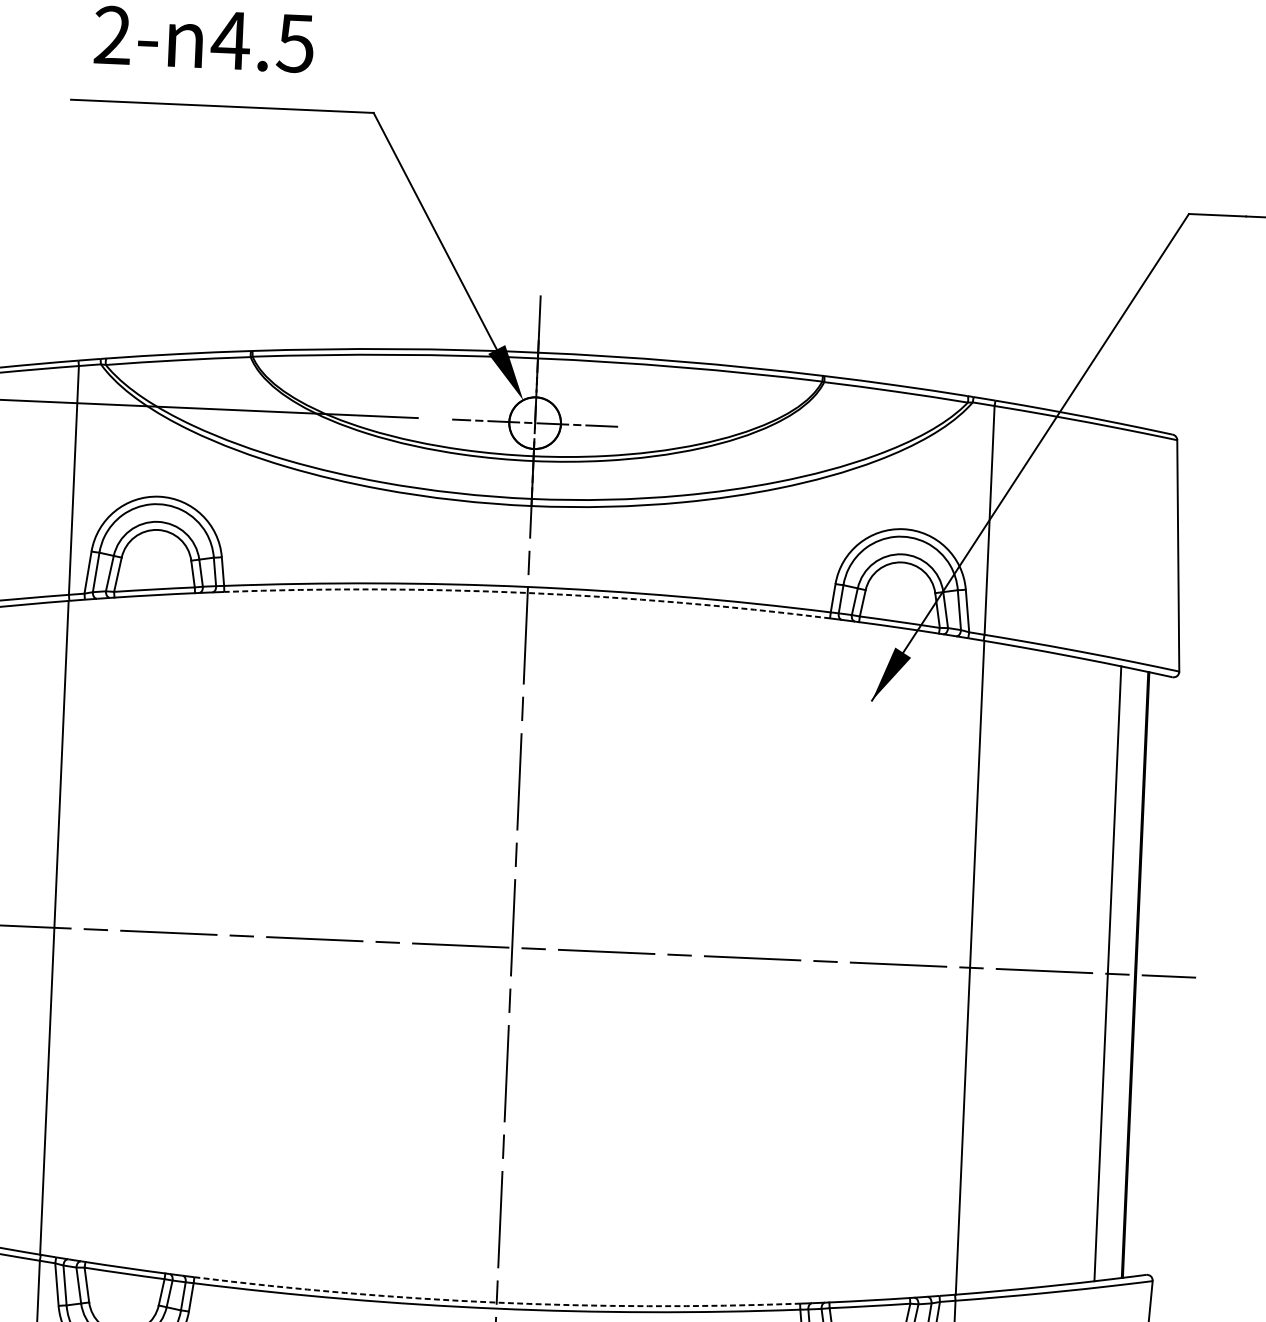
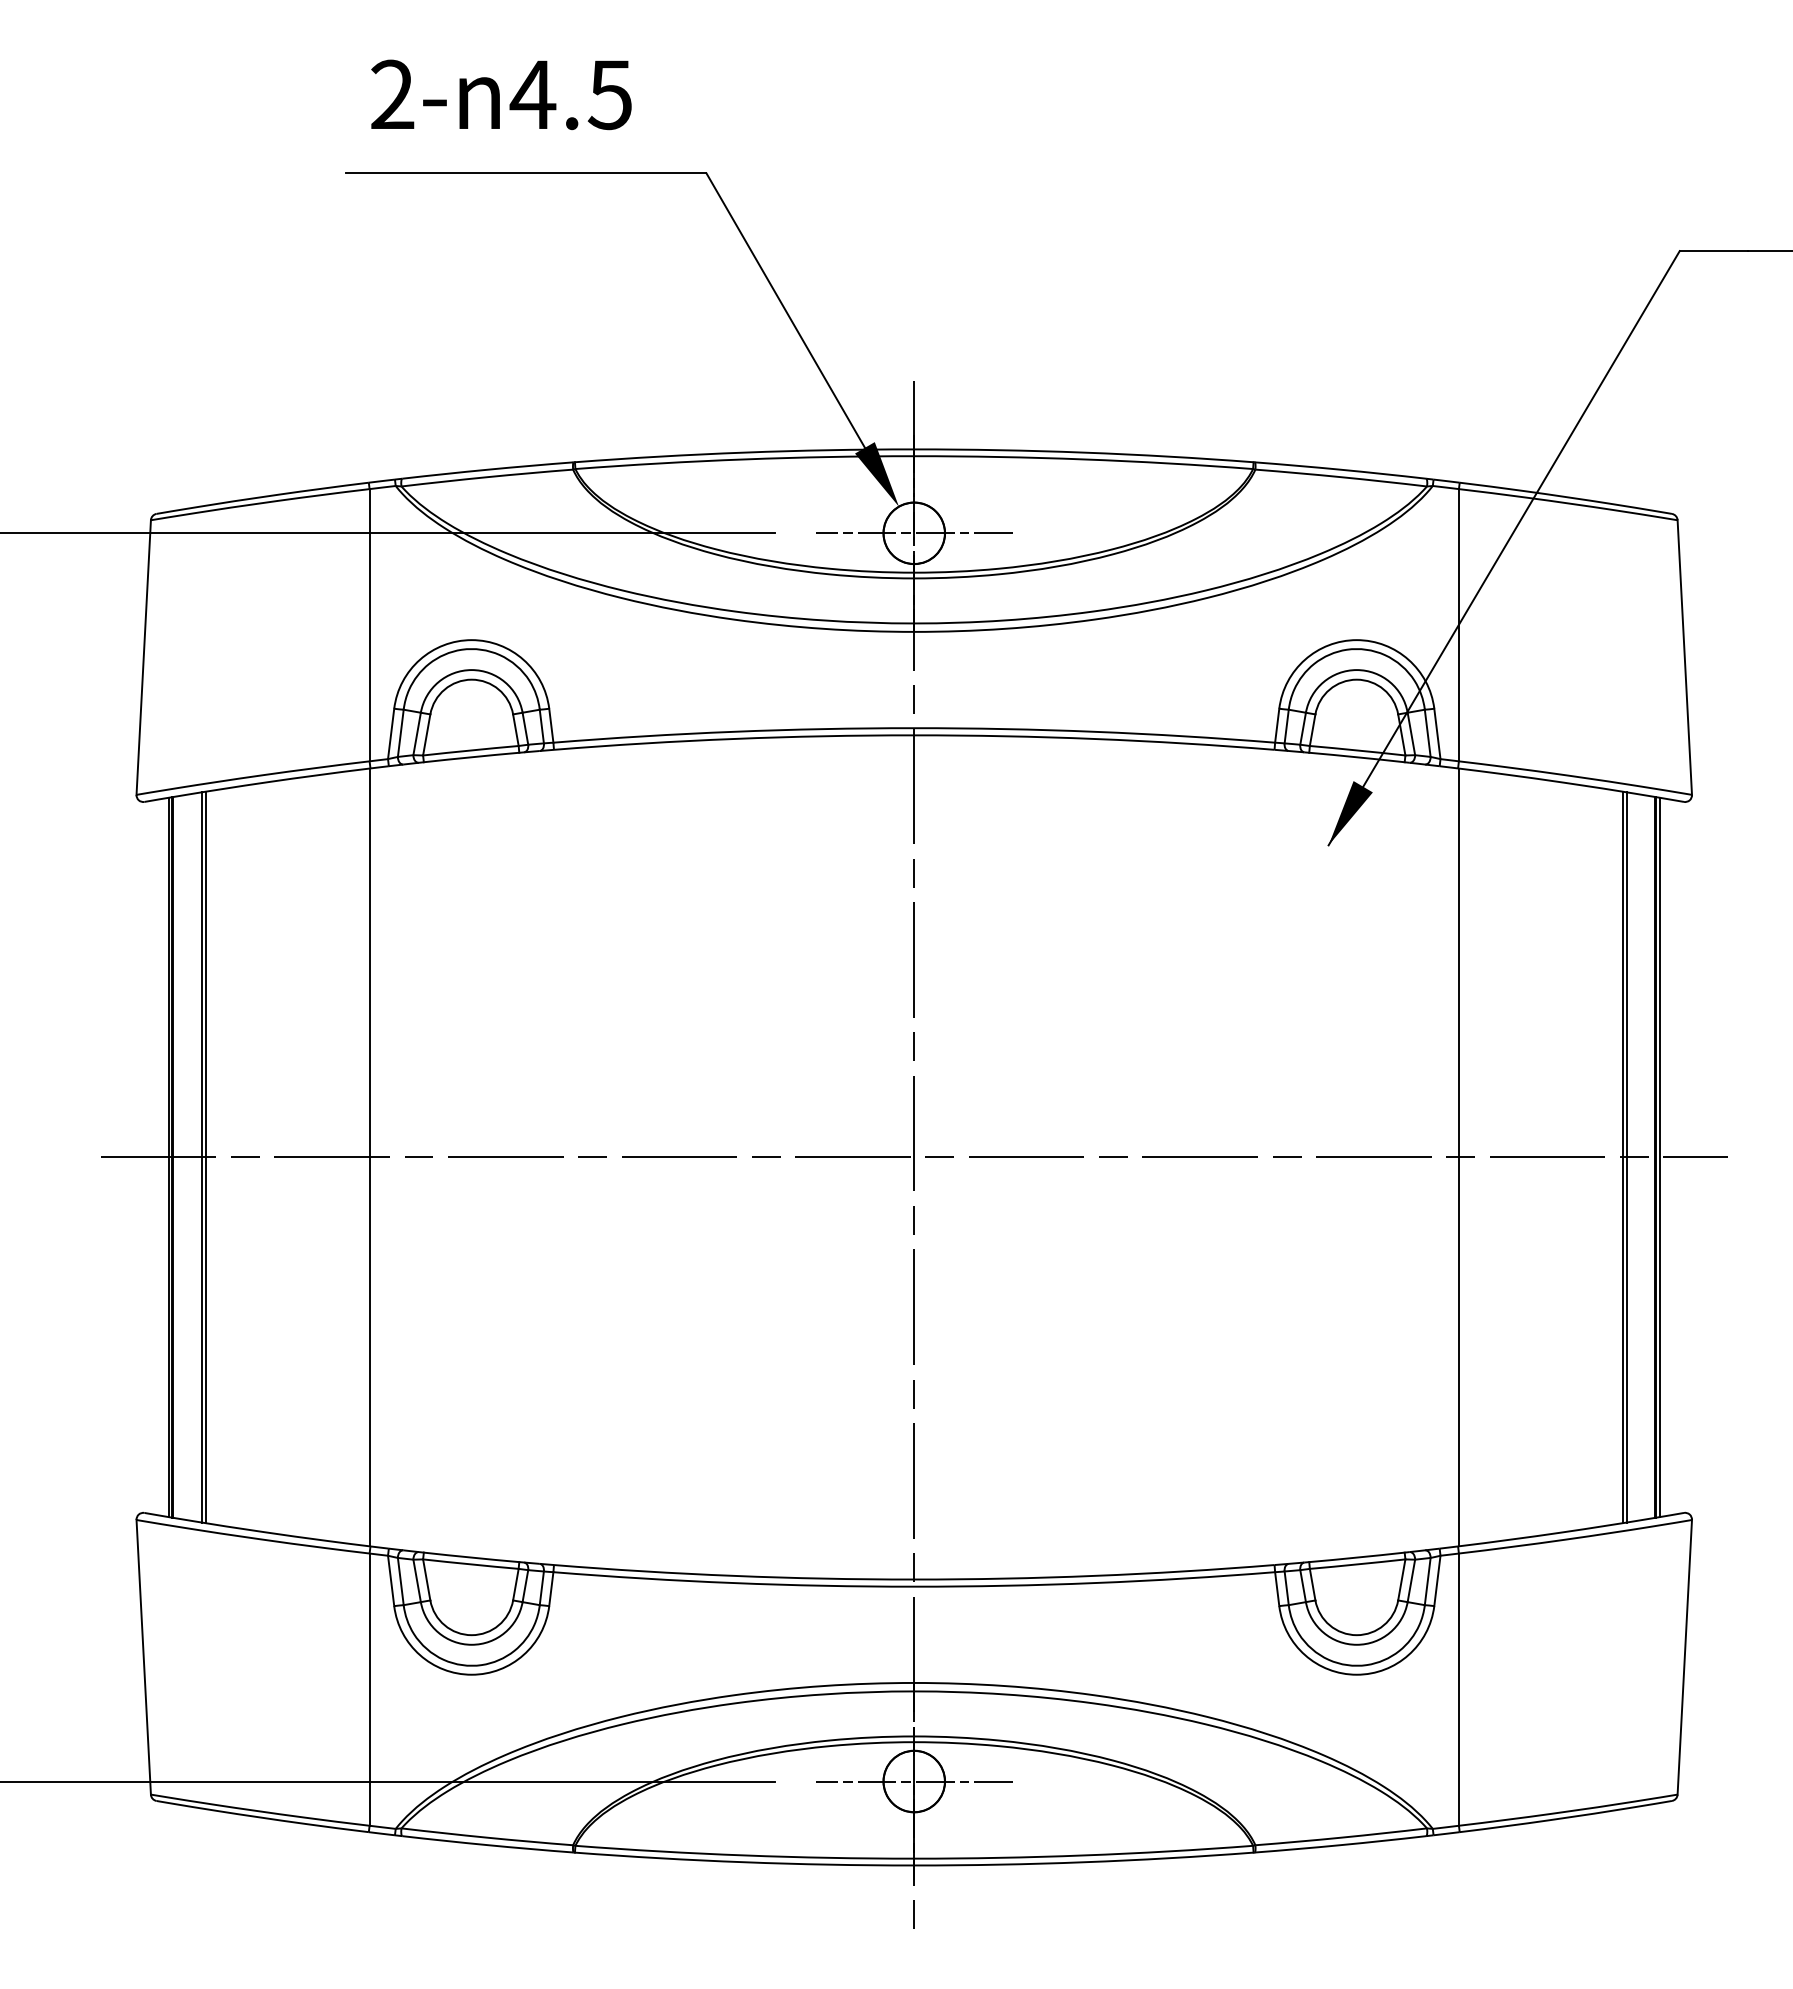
arc: (527, 593) -> (914, 735), dashed -> solid
line: (1110, 974) -> (1626, 1157), added
line: (1138, 975) -> (1659, 1157), added
arc: (496, 1302) -> (914, 1579), dashed -> solid

